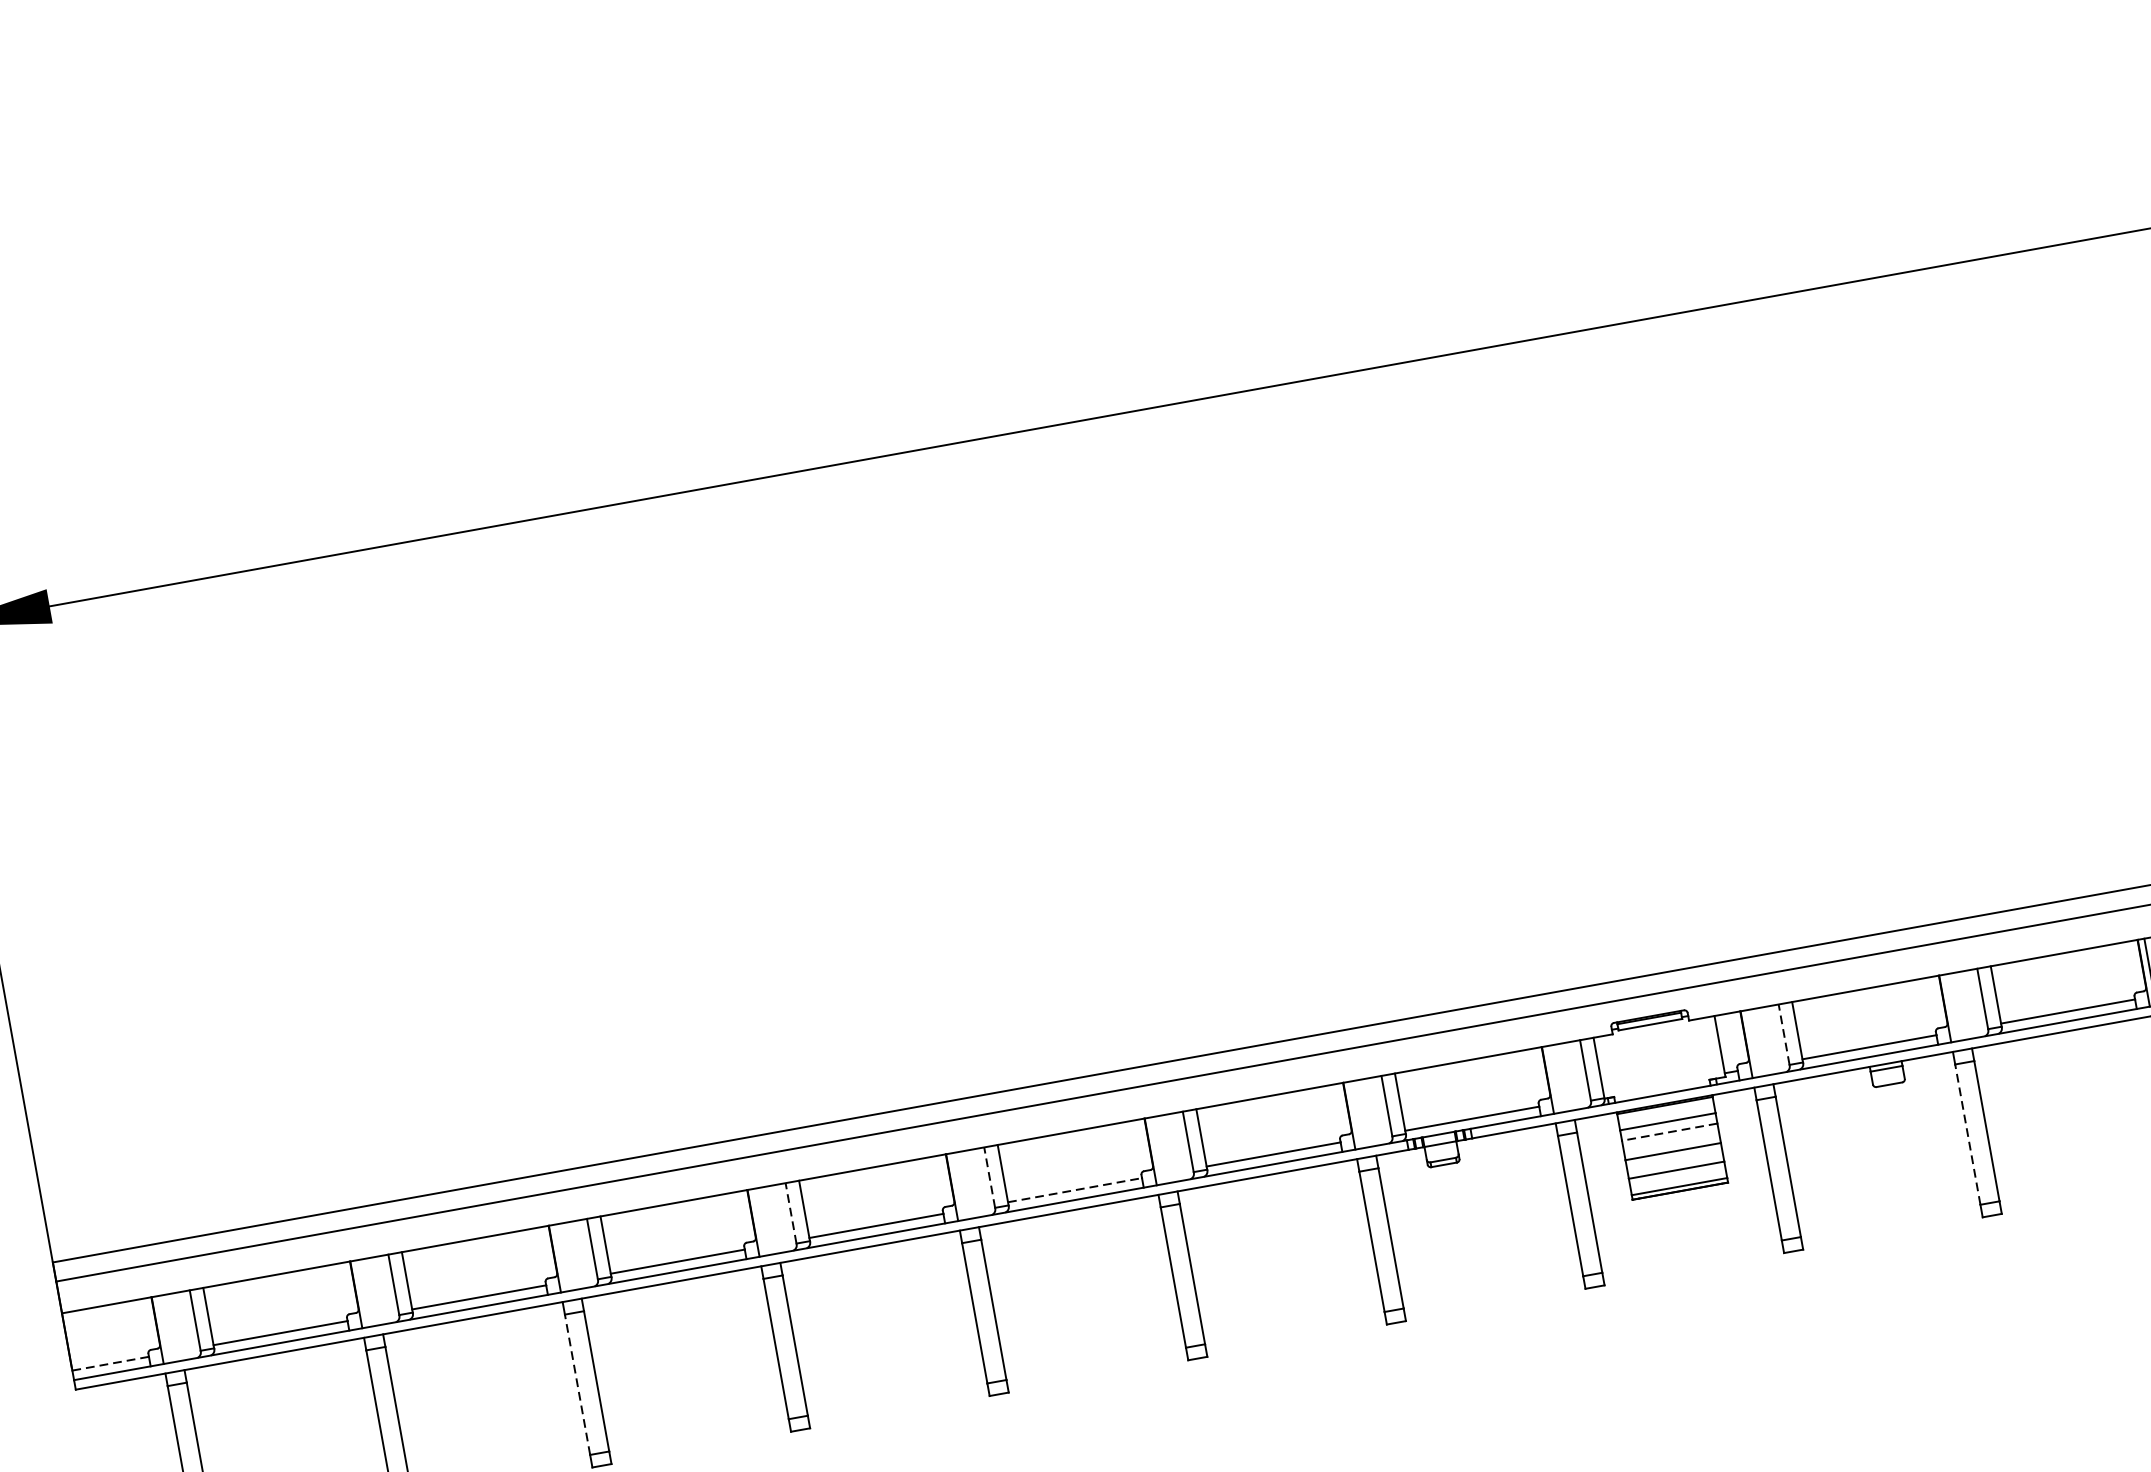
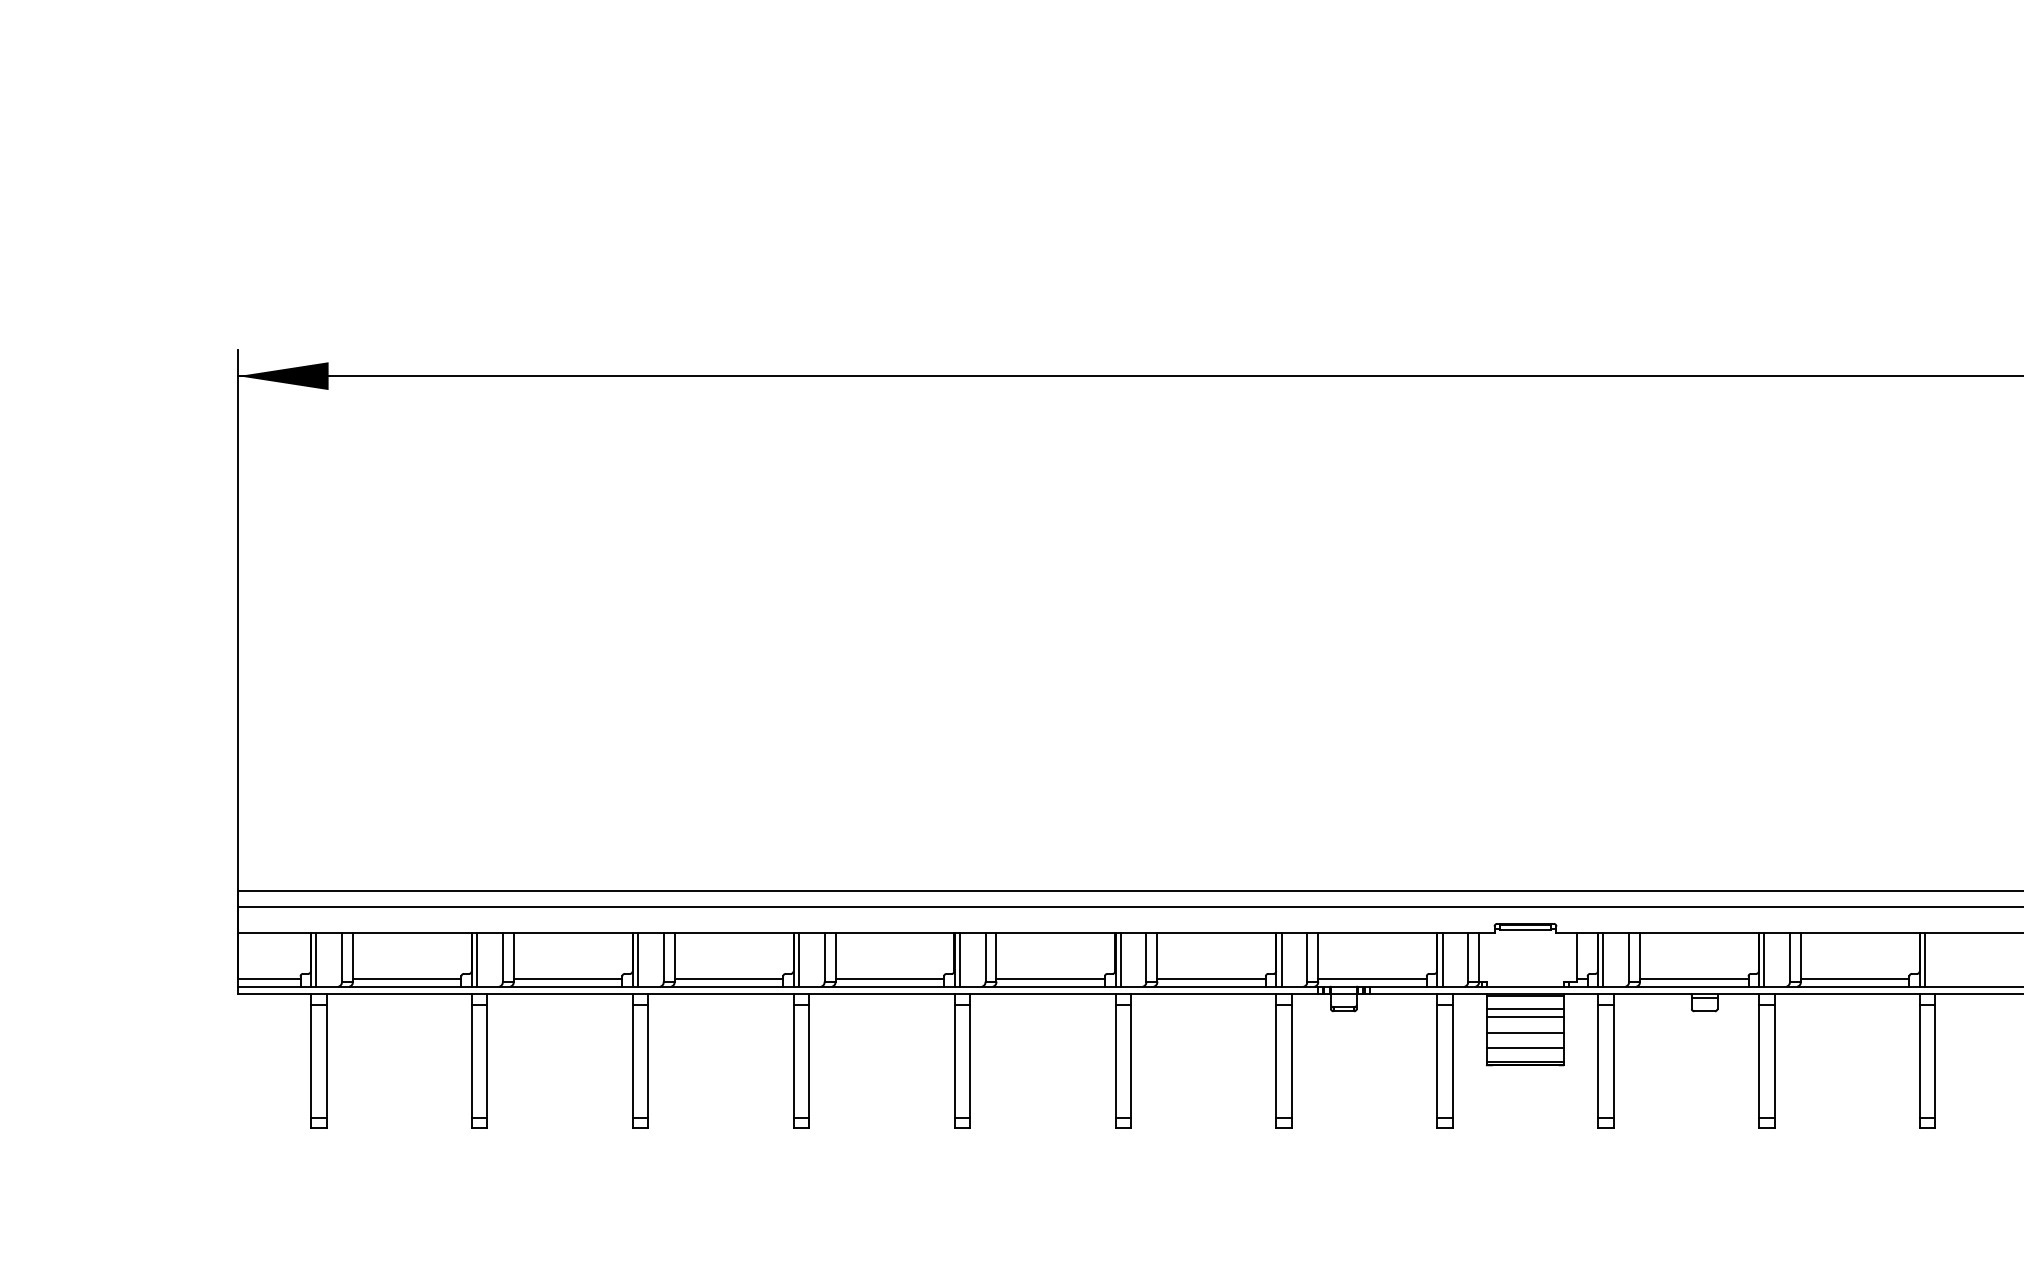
line: (1951, 1007) -> (1764, 959), added
line: (1784, 1033) -> (1629, 956), dashed -> solid
line: (1753, 1043) -> (1603, 959), added
line: (1554, 1079) -> (1442, 959), added
line: (1355, 1114) -> (1281, 959), added
line: (1669, 1132) -> (1525, 1017), dashed -> solid
line: (1968, 1134) -> (1759, 1061), dashed -> solid
line: (1156, 1150) -> (1120, 959), added
line: (989, 1176) -> (985, 956), dashed -> solid
line: (958, 1186) -> (959, 959), added
line: (1076, 1190) -> (1051, 979), dashed -> solid
line: (790, 1212) -> (824, 956), dashed -> solid
line: (760, 1221) -> (799, 959), added
line: (561, 1257) -> (638, 959), added
line: (363, 1293) -> (477, 959), added
line: (164, 1329) -> (316, 959), added
line: (111, 1364) -> (270, 979), dashed -> solid
line: (577, 1384) -> (632, 1061), dashed -> solid

